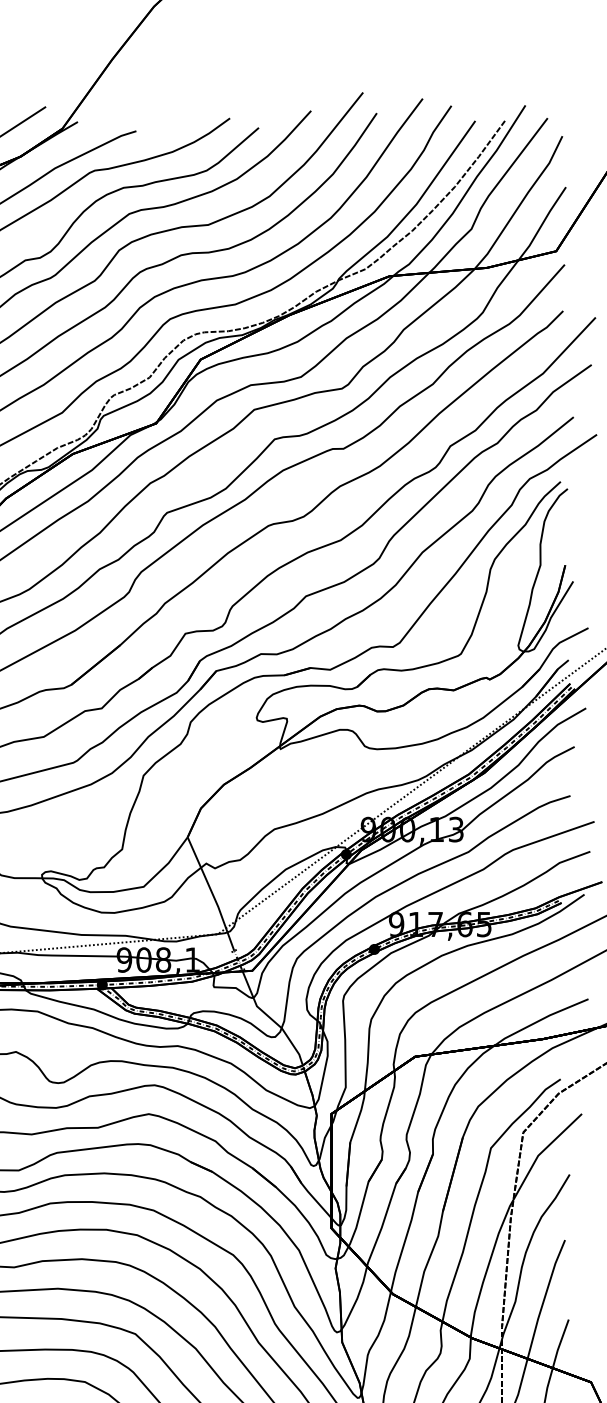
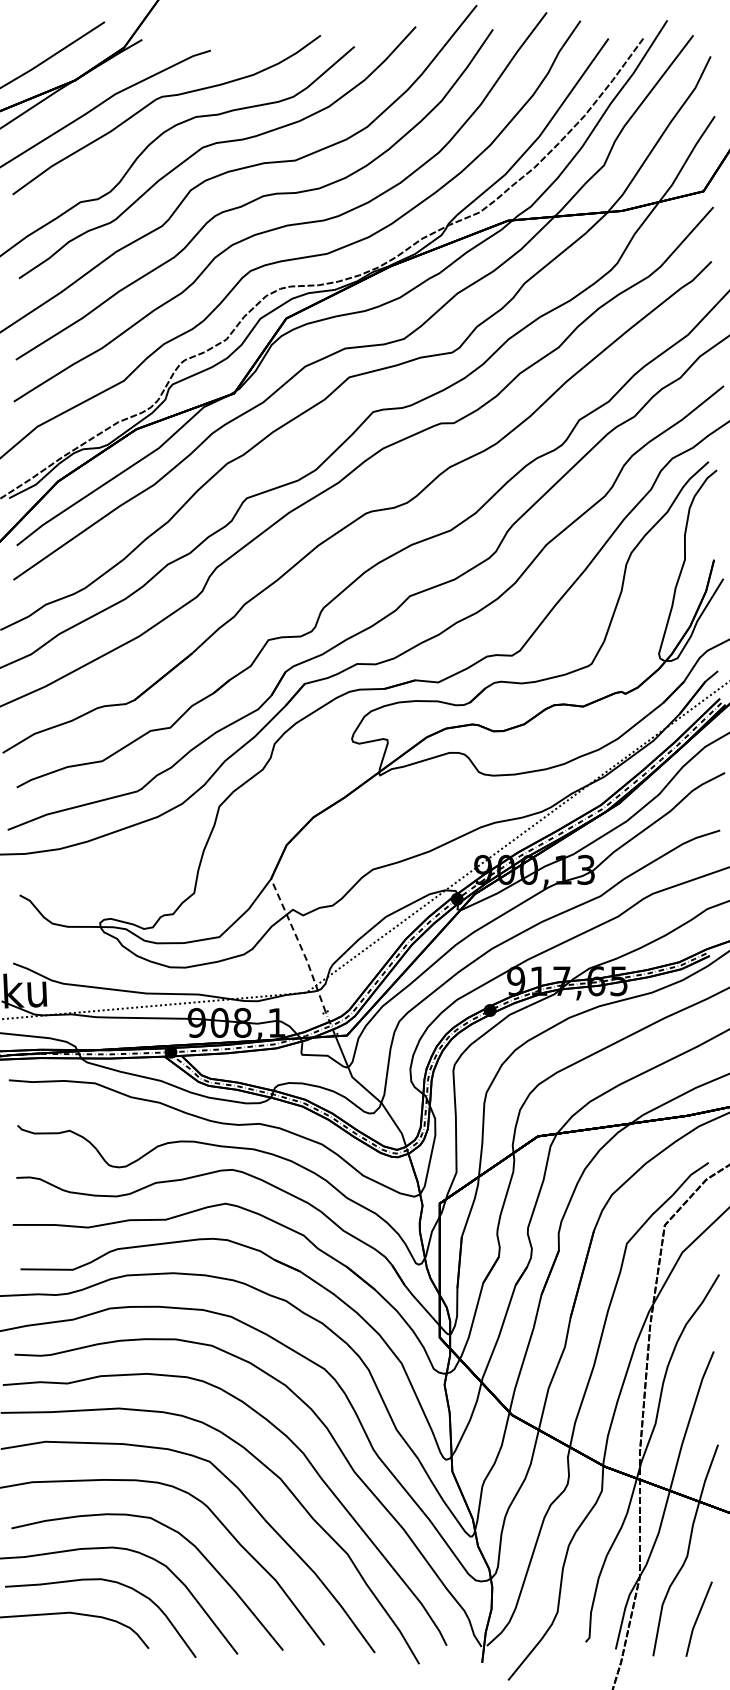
line: (212, 894) -> (300, 945), solid -> dashed

